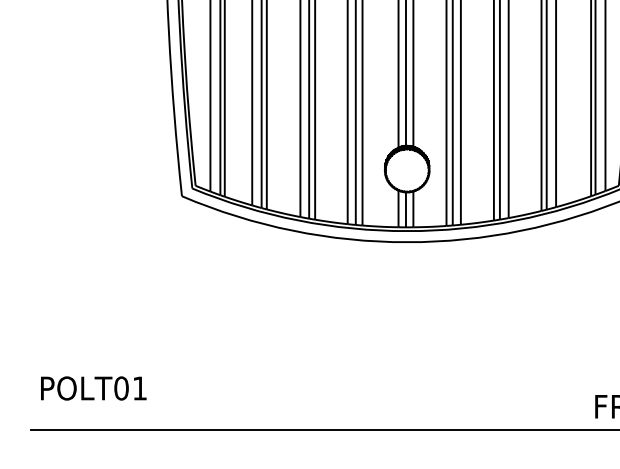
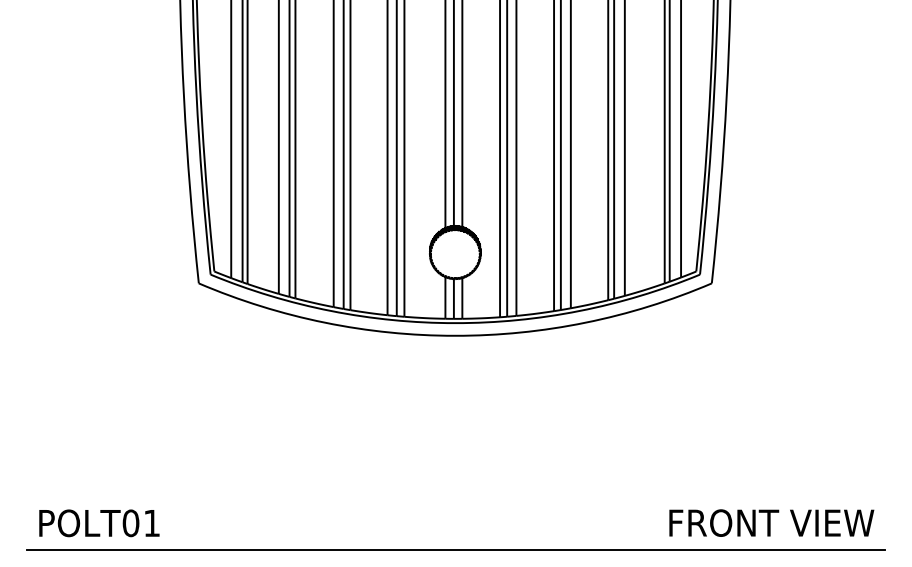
text: (93, 388) -> (99, 523), moved

